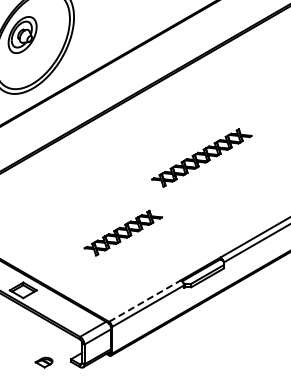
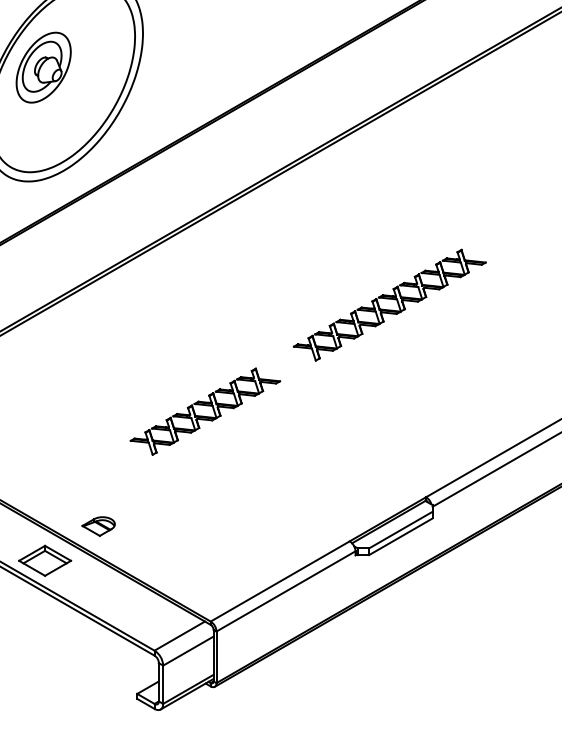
part: (123, 232) -> (205, 410), moved
line: (145, 301) -> (281, 582), dashed -> solid
part: (43, 362) -> (97, 526), moved

